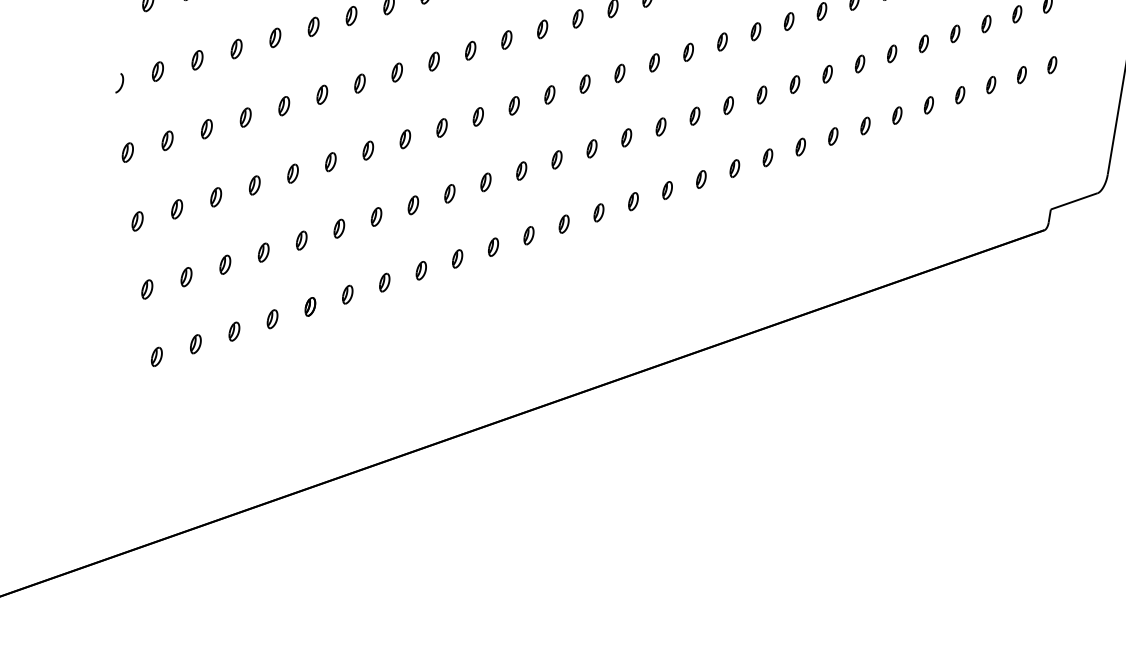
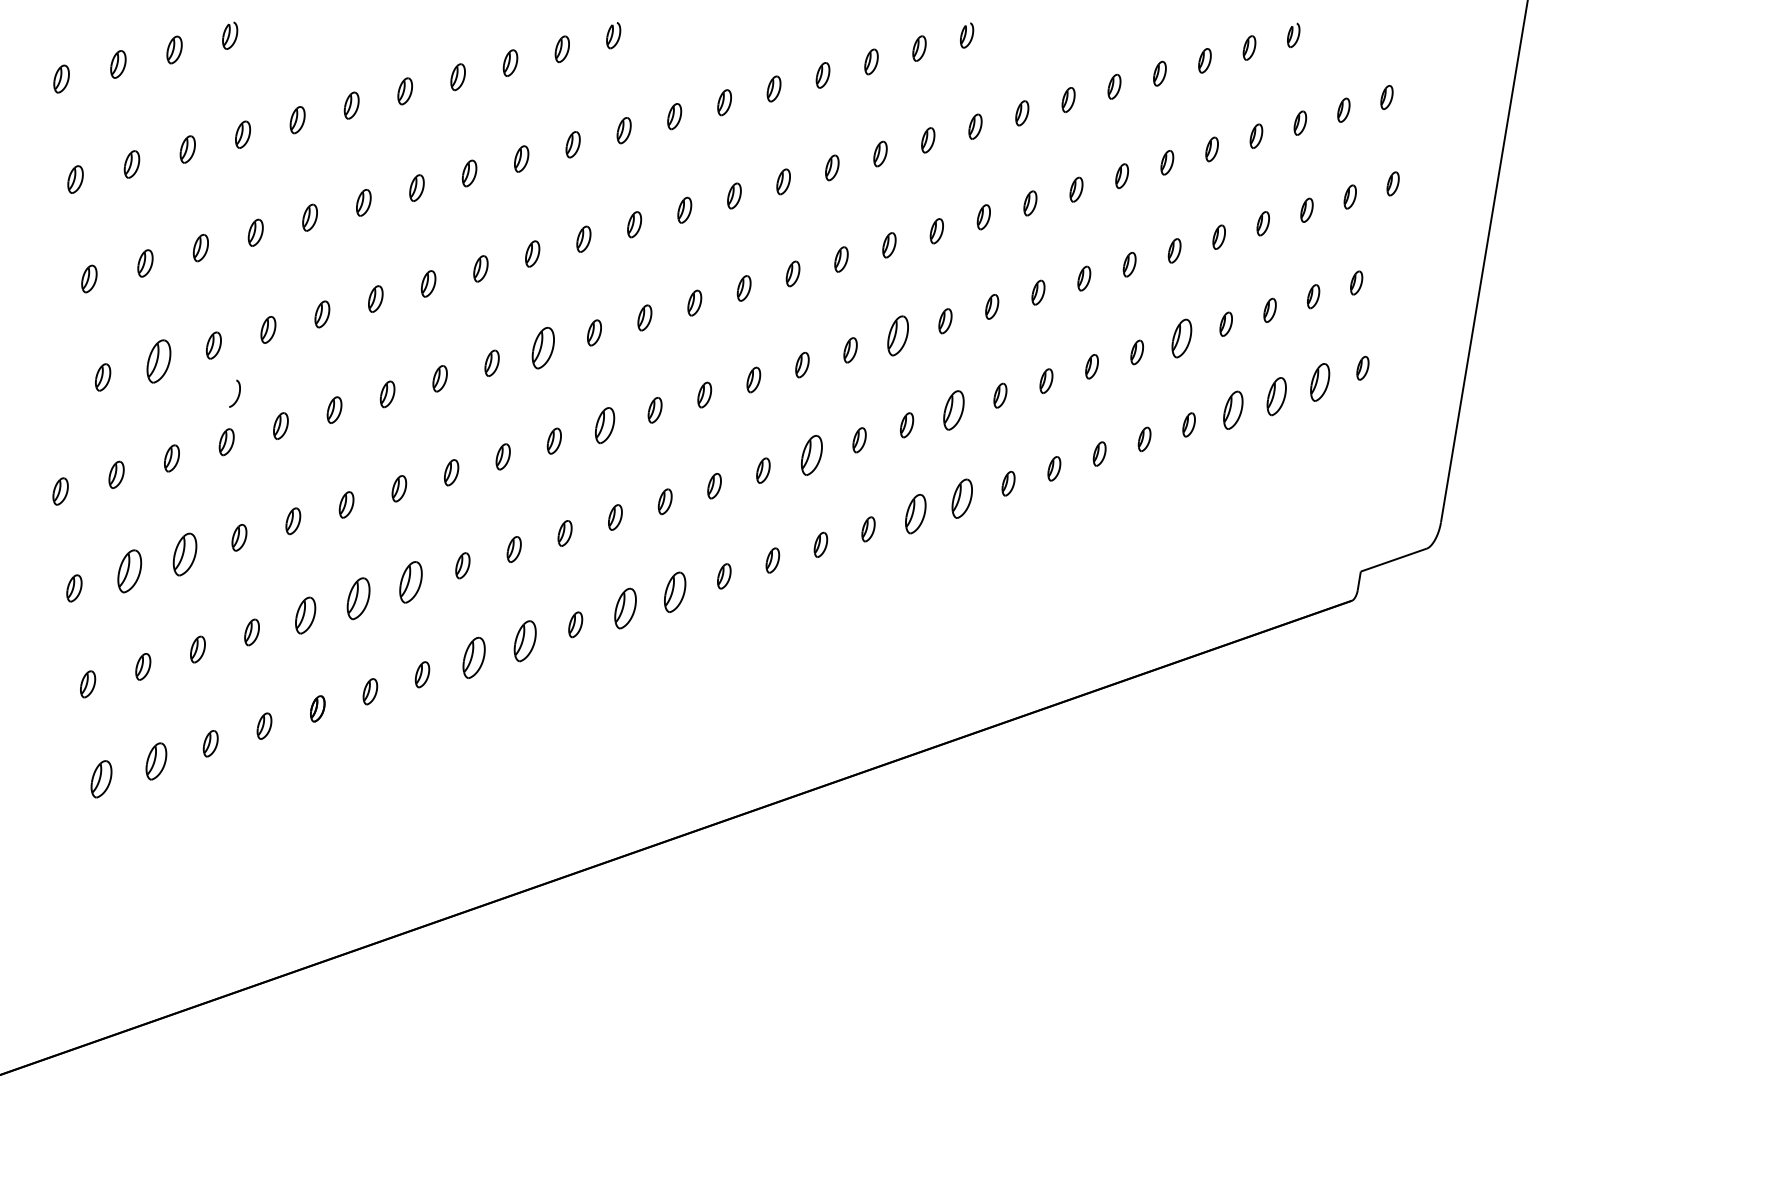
part: (722, 41) -> (898, 335), size x1.6
part: (923, 43) -> (1181, 337), size x1.6
part: (470, 50) -> (543, 347), size x1.6
part: (197, 60) -> (158, 361), size x1.6
part: (1021, 74) -> (1319, 381), size x1.6
curve: (122, 83) -> (238, 393), moved
part: (990, 84) -> (1276, 395), size x1.6
part: (761, 95) -> (953, 410), size x1.6
part: (959, 95) -> (1232, 410), size x1.6
part: (513, 105) -> (604, 425), size x1.4
part: (660, 127) -> (811, 455), size x1.6
part: (768, 157) -> (962, 498), size x1.6
part: (734, 168) -> (915, 513), size x1.6
part: (215, 197) -> (184, 554), size x1.6
part: (177, 209) -> (130, 571), size x1.6
part: (376, 216) -> (410, 581), size x1.6
part: (564, 224) -> (675, 592), size x1.6
part: (339, 228) -> (358, 598), size x1.6
part: (528, 235) -> (625, 608), size x1.6
part: (301, 240) -> (305, 615), size x1.4
part: (457, 259) -> (524, 641), size x1.6
part: (420, 270) -> (473, 657), size x1.6
part: (195, 344) -> (156, 761), size x1.4
part: (156, 357) -> (101, 779), size x1.4

